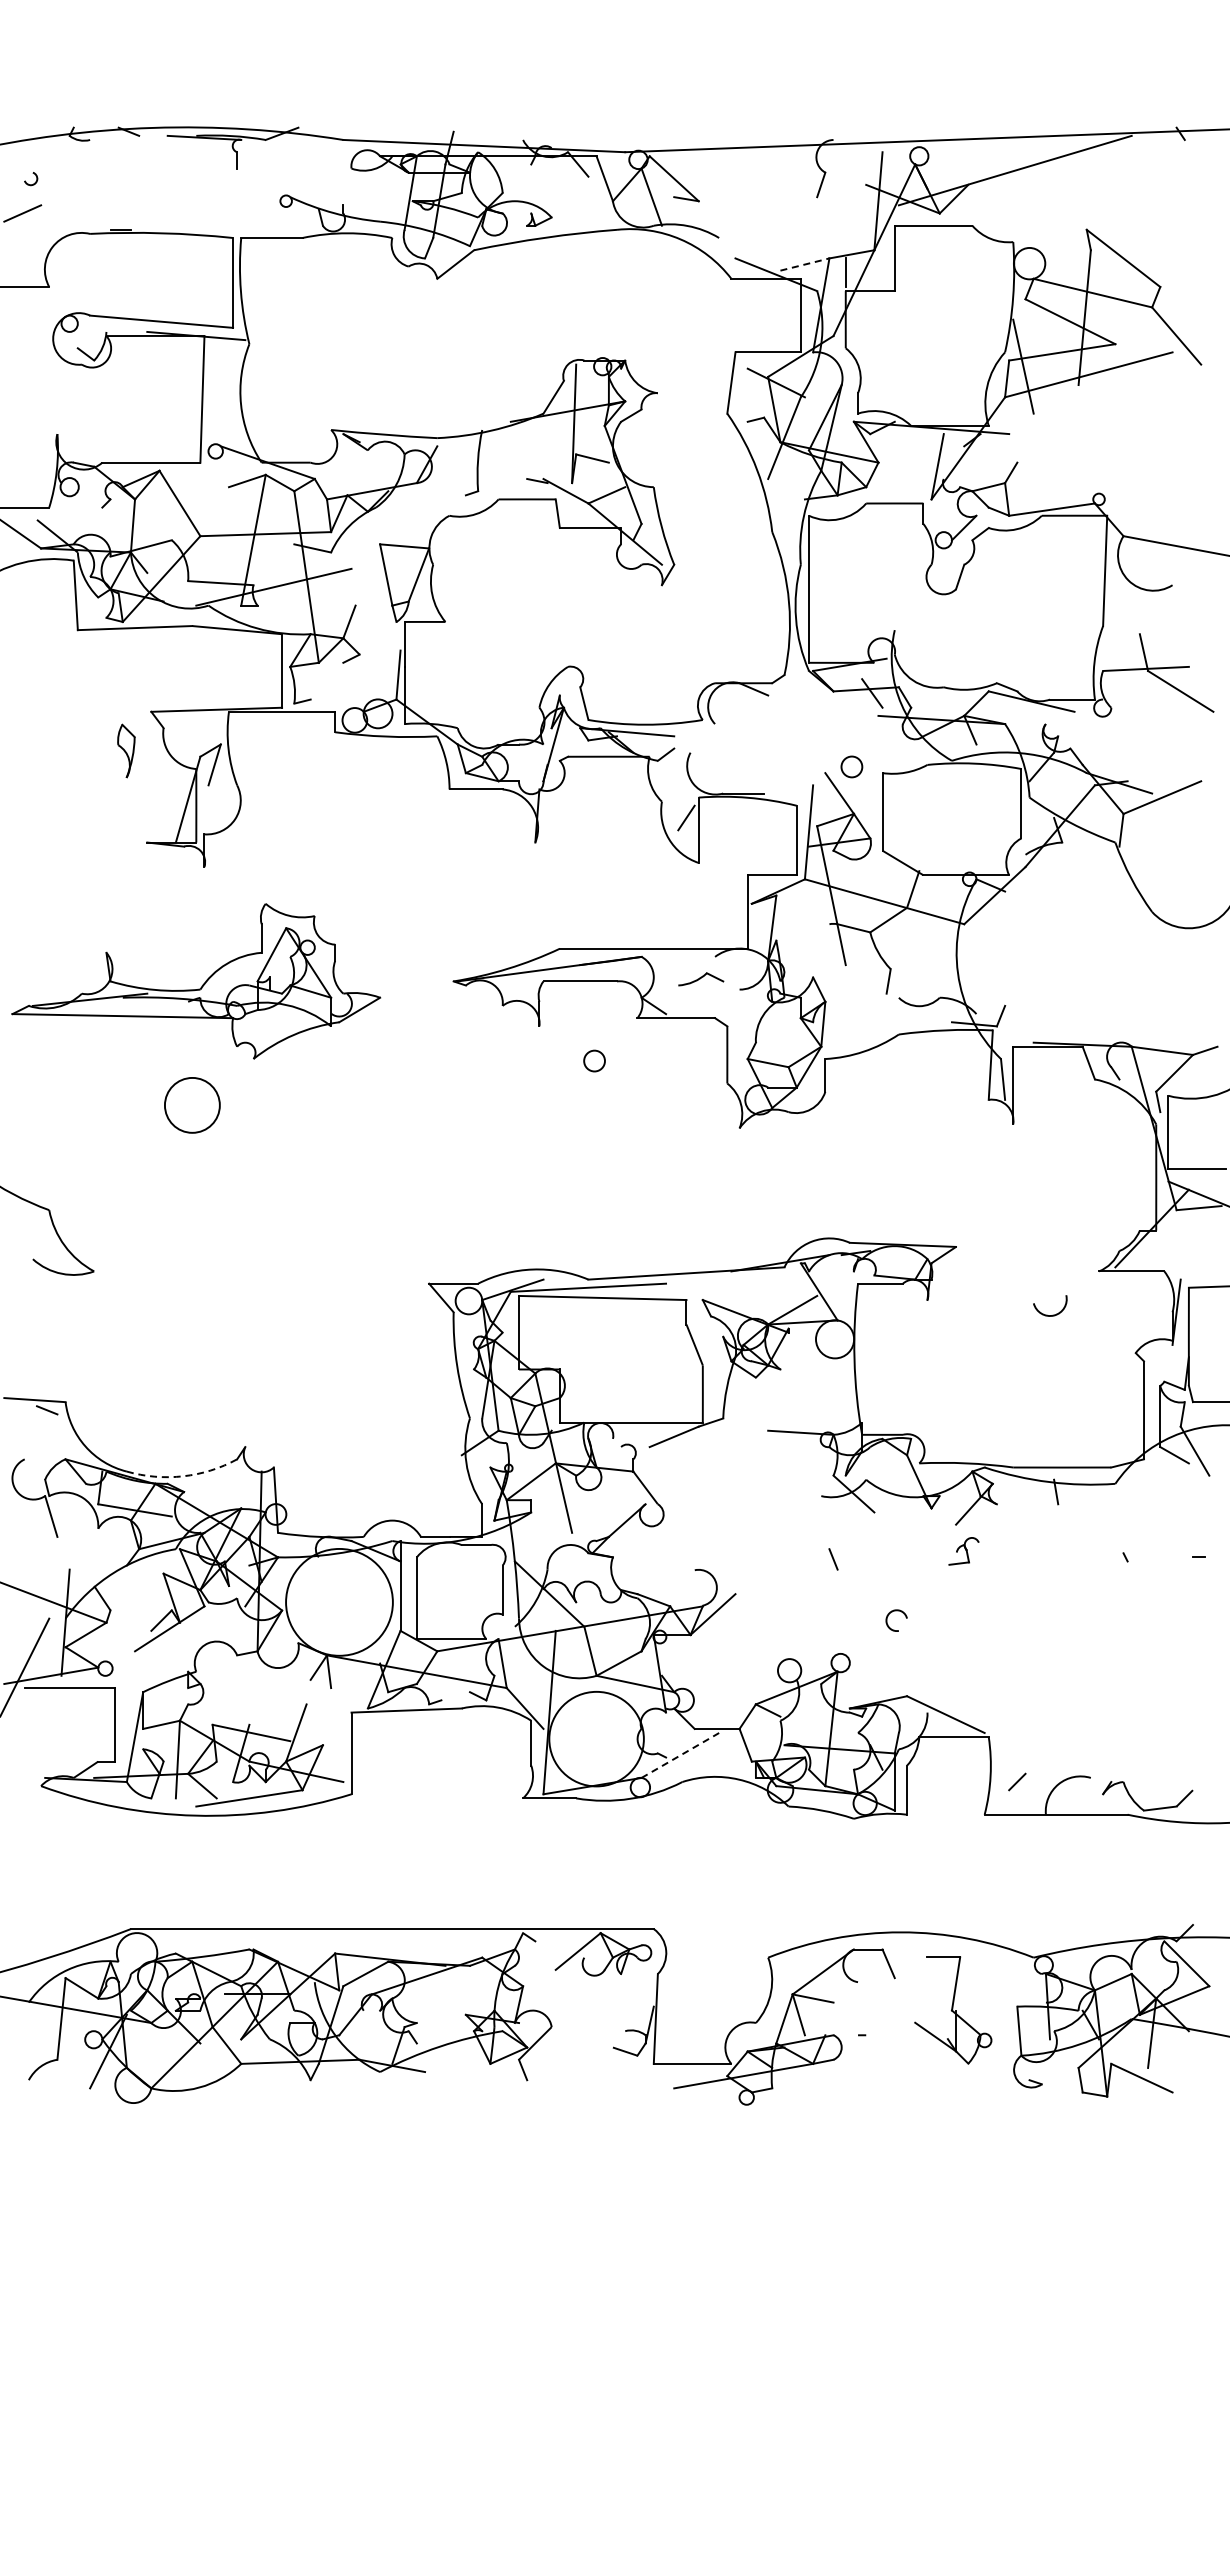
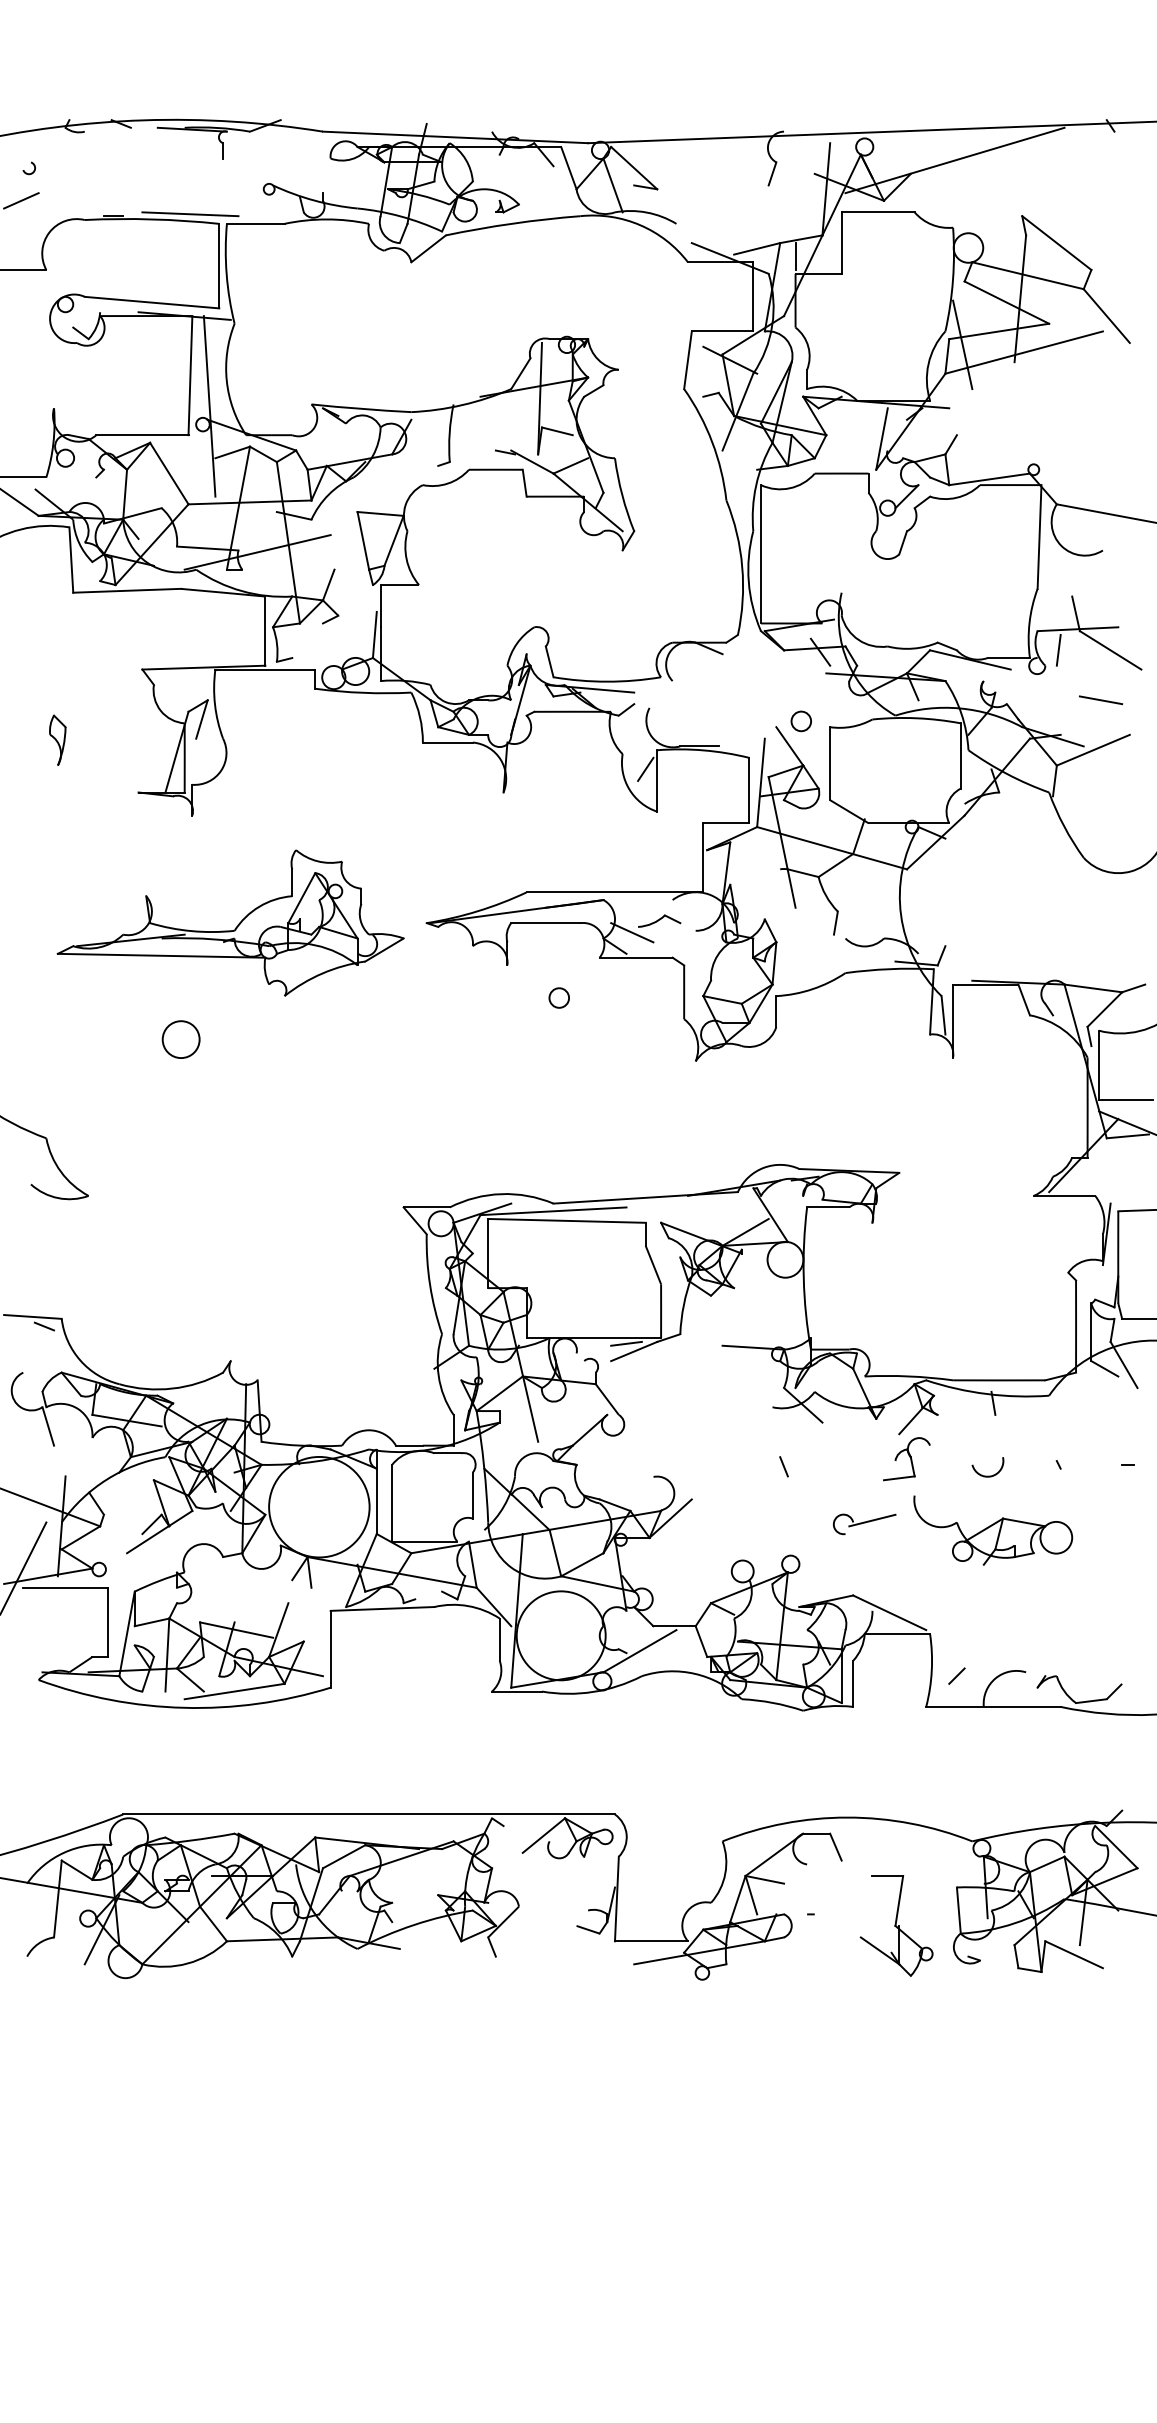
line: (202, 227) -> (190, 213), added
line: (805, 264) -> (757, 248), dashed -> solid
line: (222, 432) -> (209, 406), added
line: (1125, 691) -> (1058, 650), added
line: (1170, 744) -> (1101, 700), added
part: (126, 750) -> (57, 739), moved
part: (202, 984) -> (236, 926), moved
line: (671, 991) -> (631, 932), added
circle: (192, 1104) -> (181, 1038), size x0.71
arc: (1052, 1314) -> (990, 1475), moved
line: (665, 1428) -> (626, 1343), added
arc: (183, 1476) -> (172, 1388), dashed -> solid
part: (963, 1551) -> (906, 1459), size x1.67
line: (926, 1616) -> (871, 1520), added
part: (1055, 1627) -> (992, 1530), added
line: (680, 1755) -> (640, 1651), dashed -> solid
part: (953, 2010) -> (896, 1925), moved

